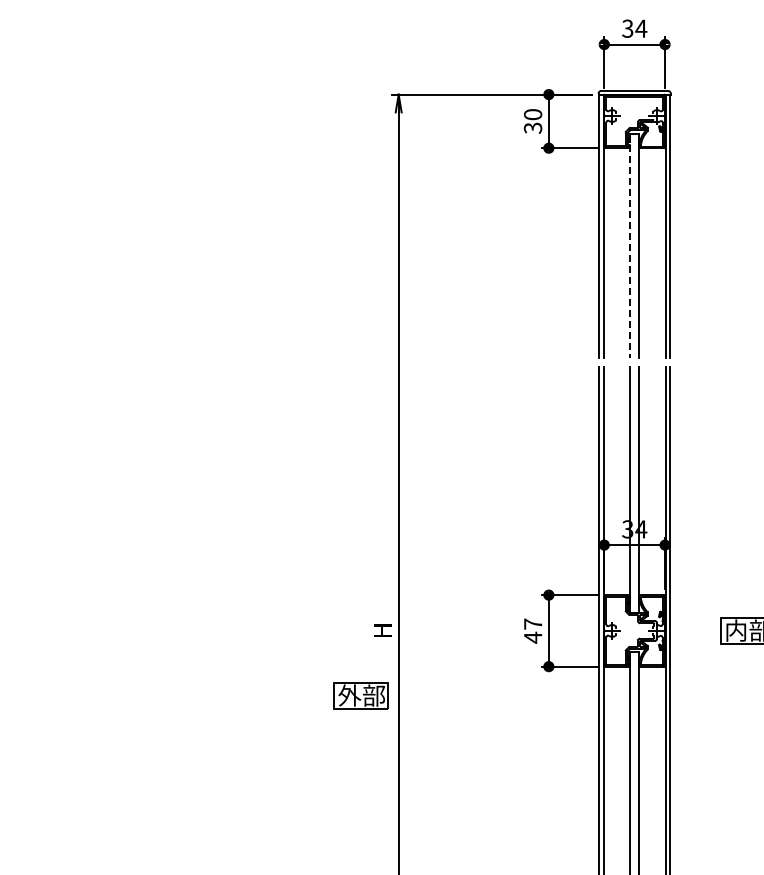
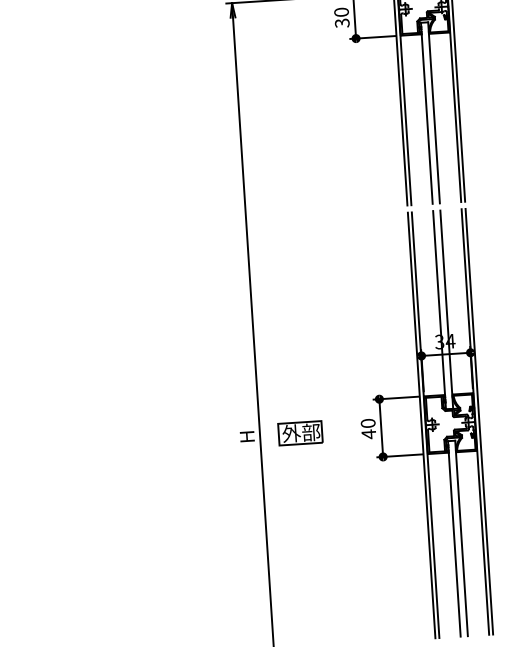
line: (630, 246) -> (427, 113), dashed -> solid
text: (533, 623) -> (368, 422), 47 -> 40
part: (360, 695) -> (300, 432), moved

